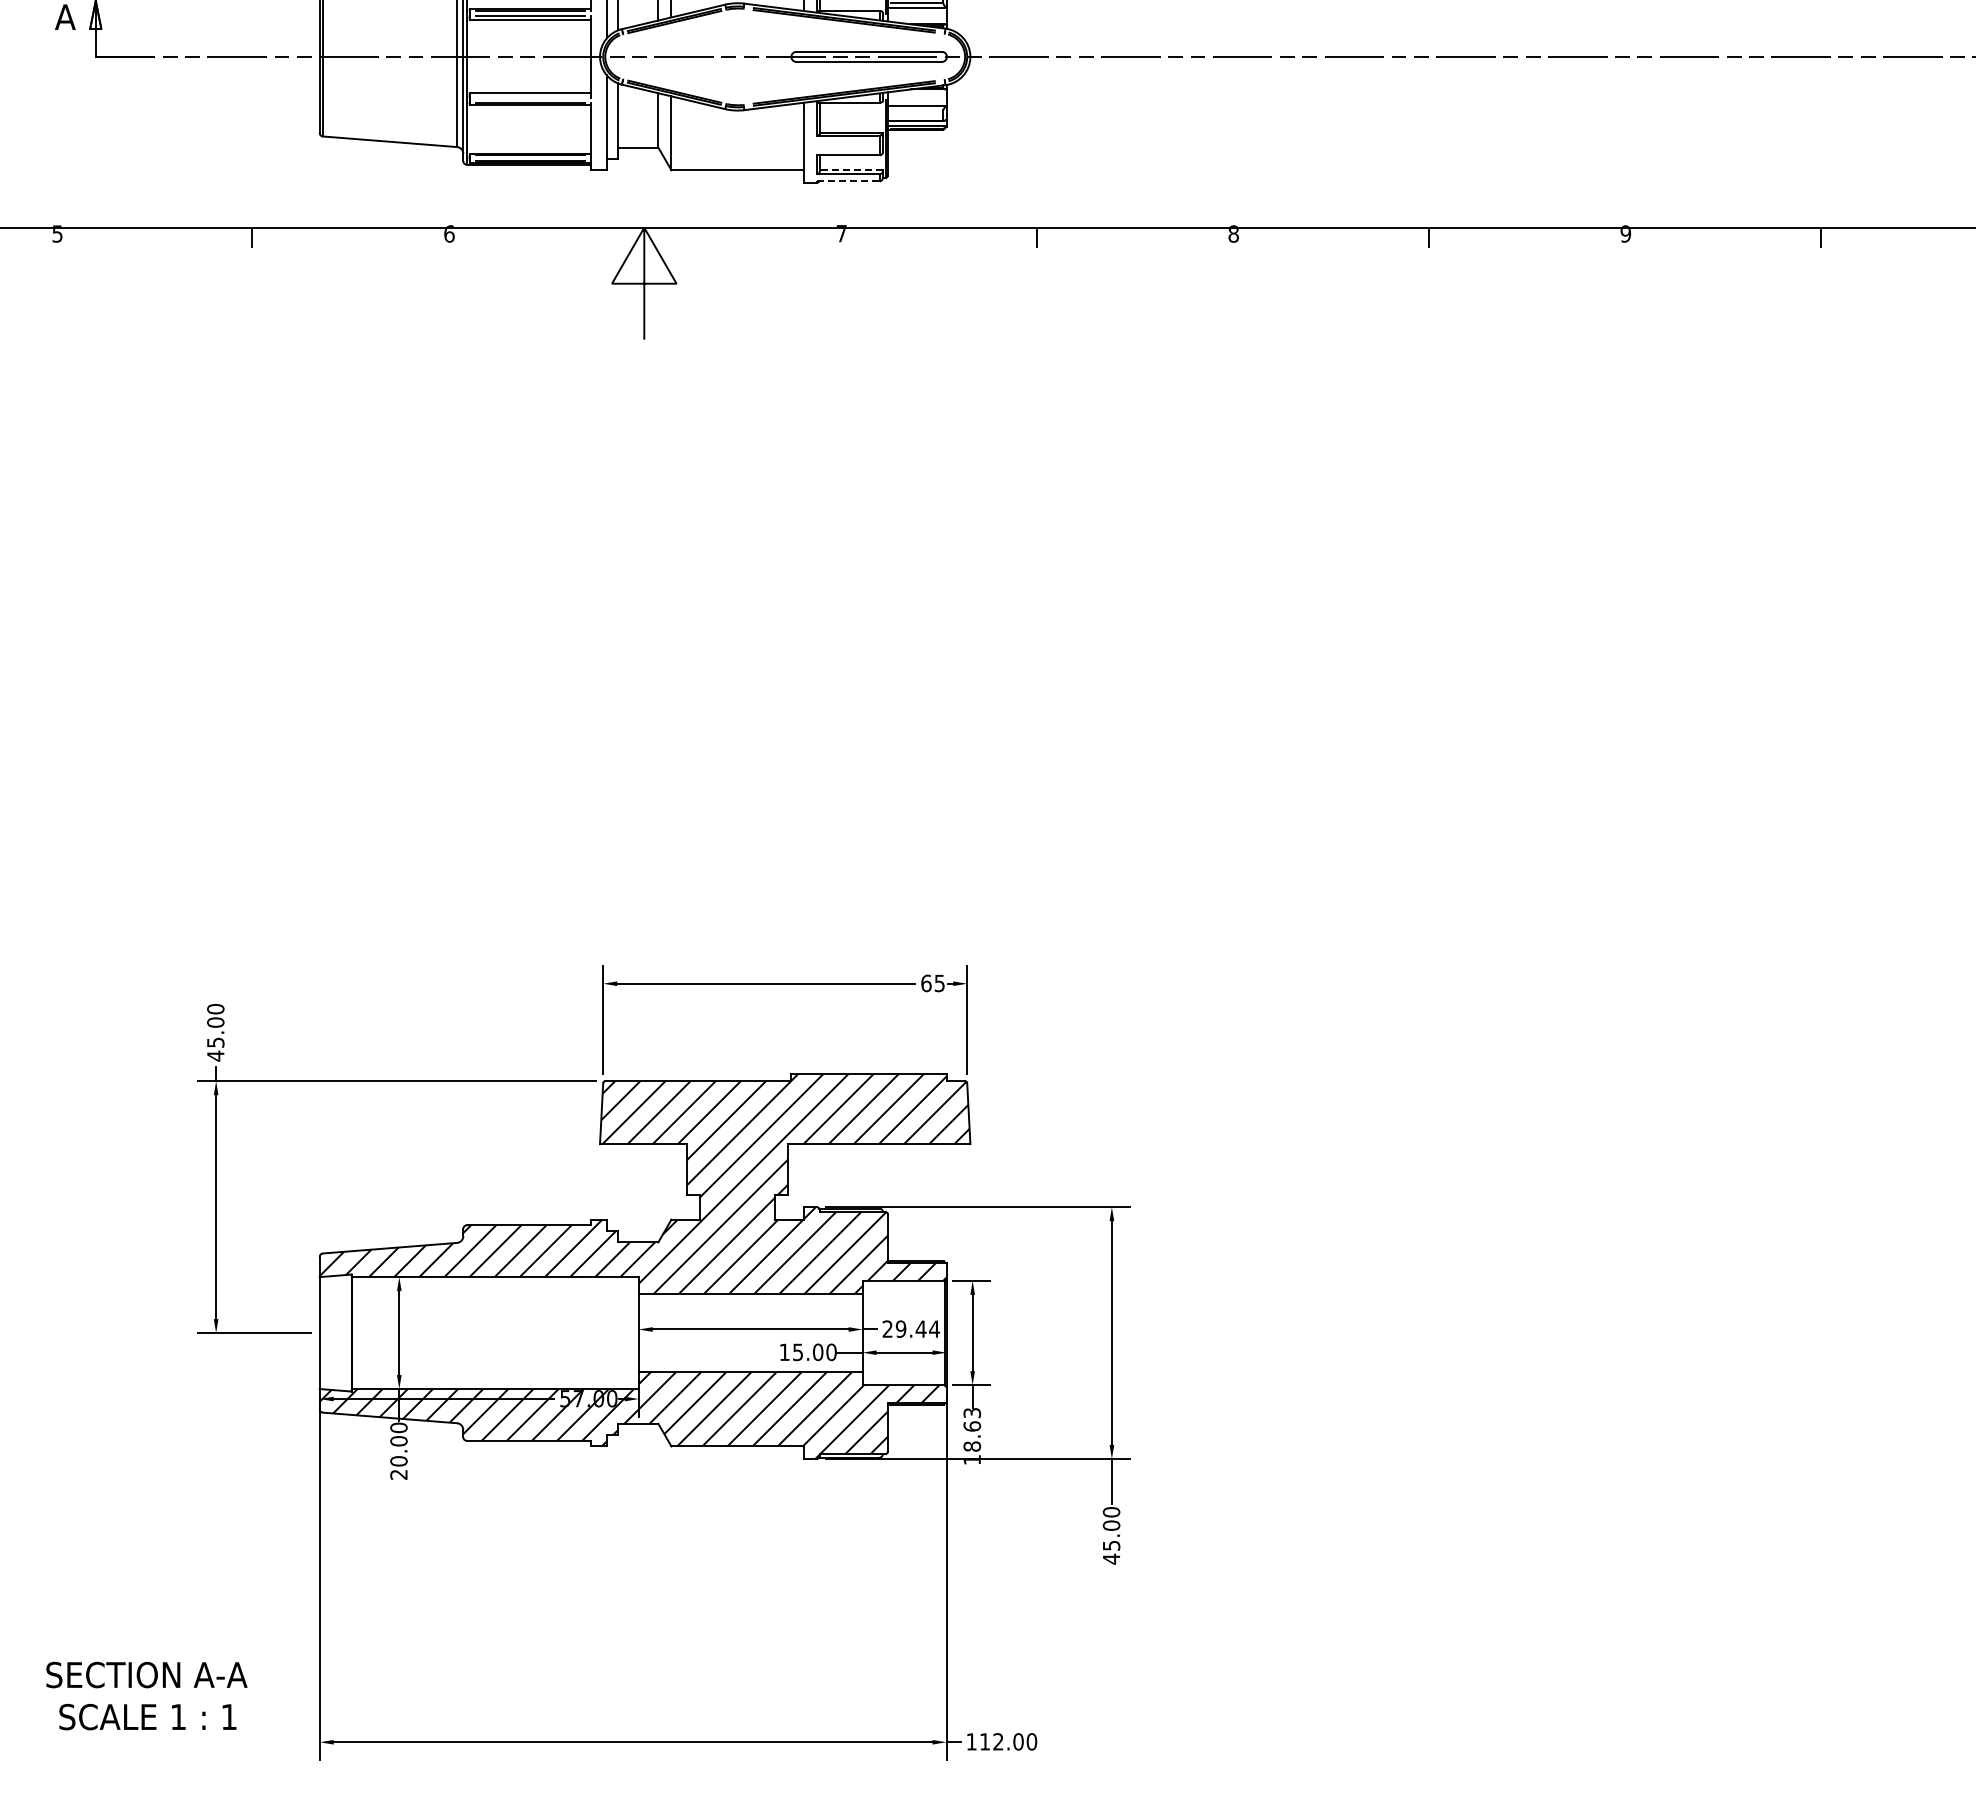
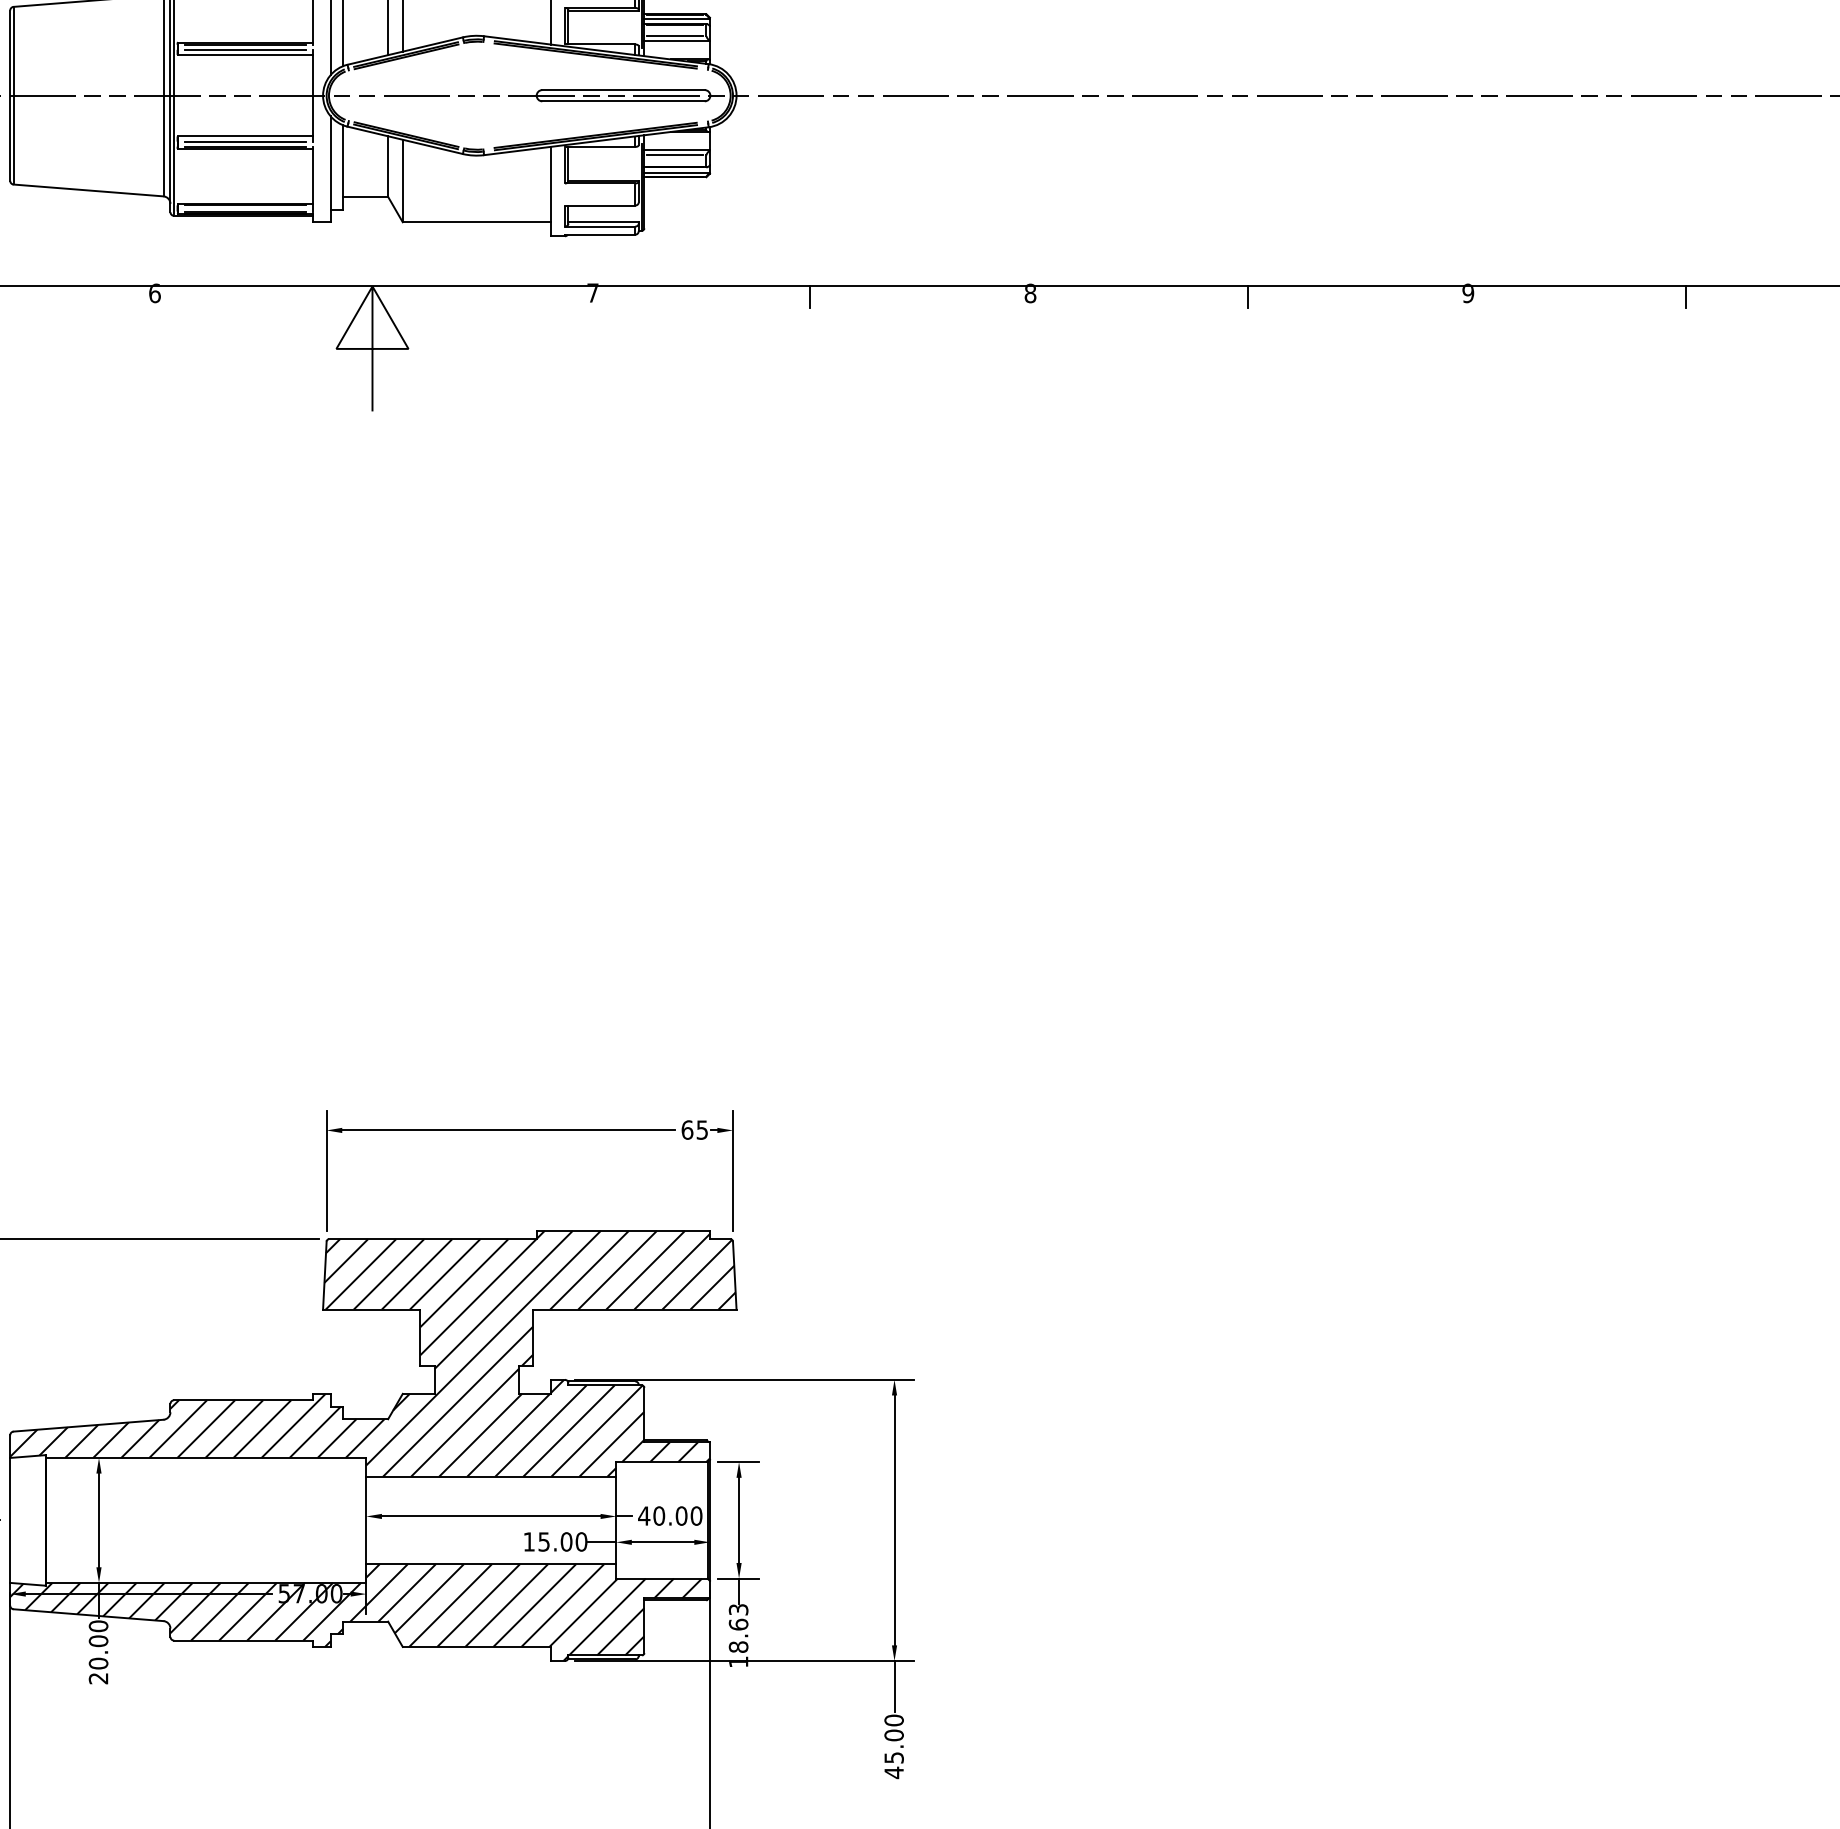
line: (530, 98) -> (245, 142), added
line: (915, 110) -> (675, 155), added
line: (850, 169) -> (602, 221), dashed -> solid
line: (848, 181) -> (600, 234), dashed -> solid
text: (911, 1328) -> (670, 1515), 29.44 -> 40.00

